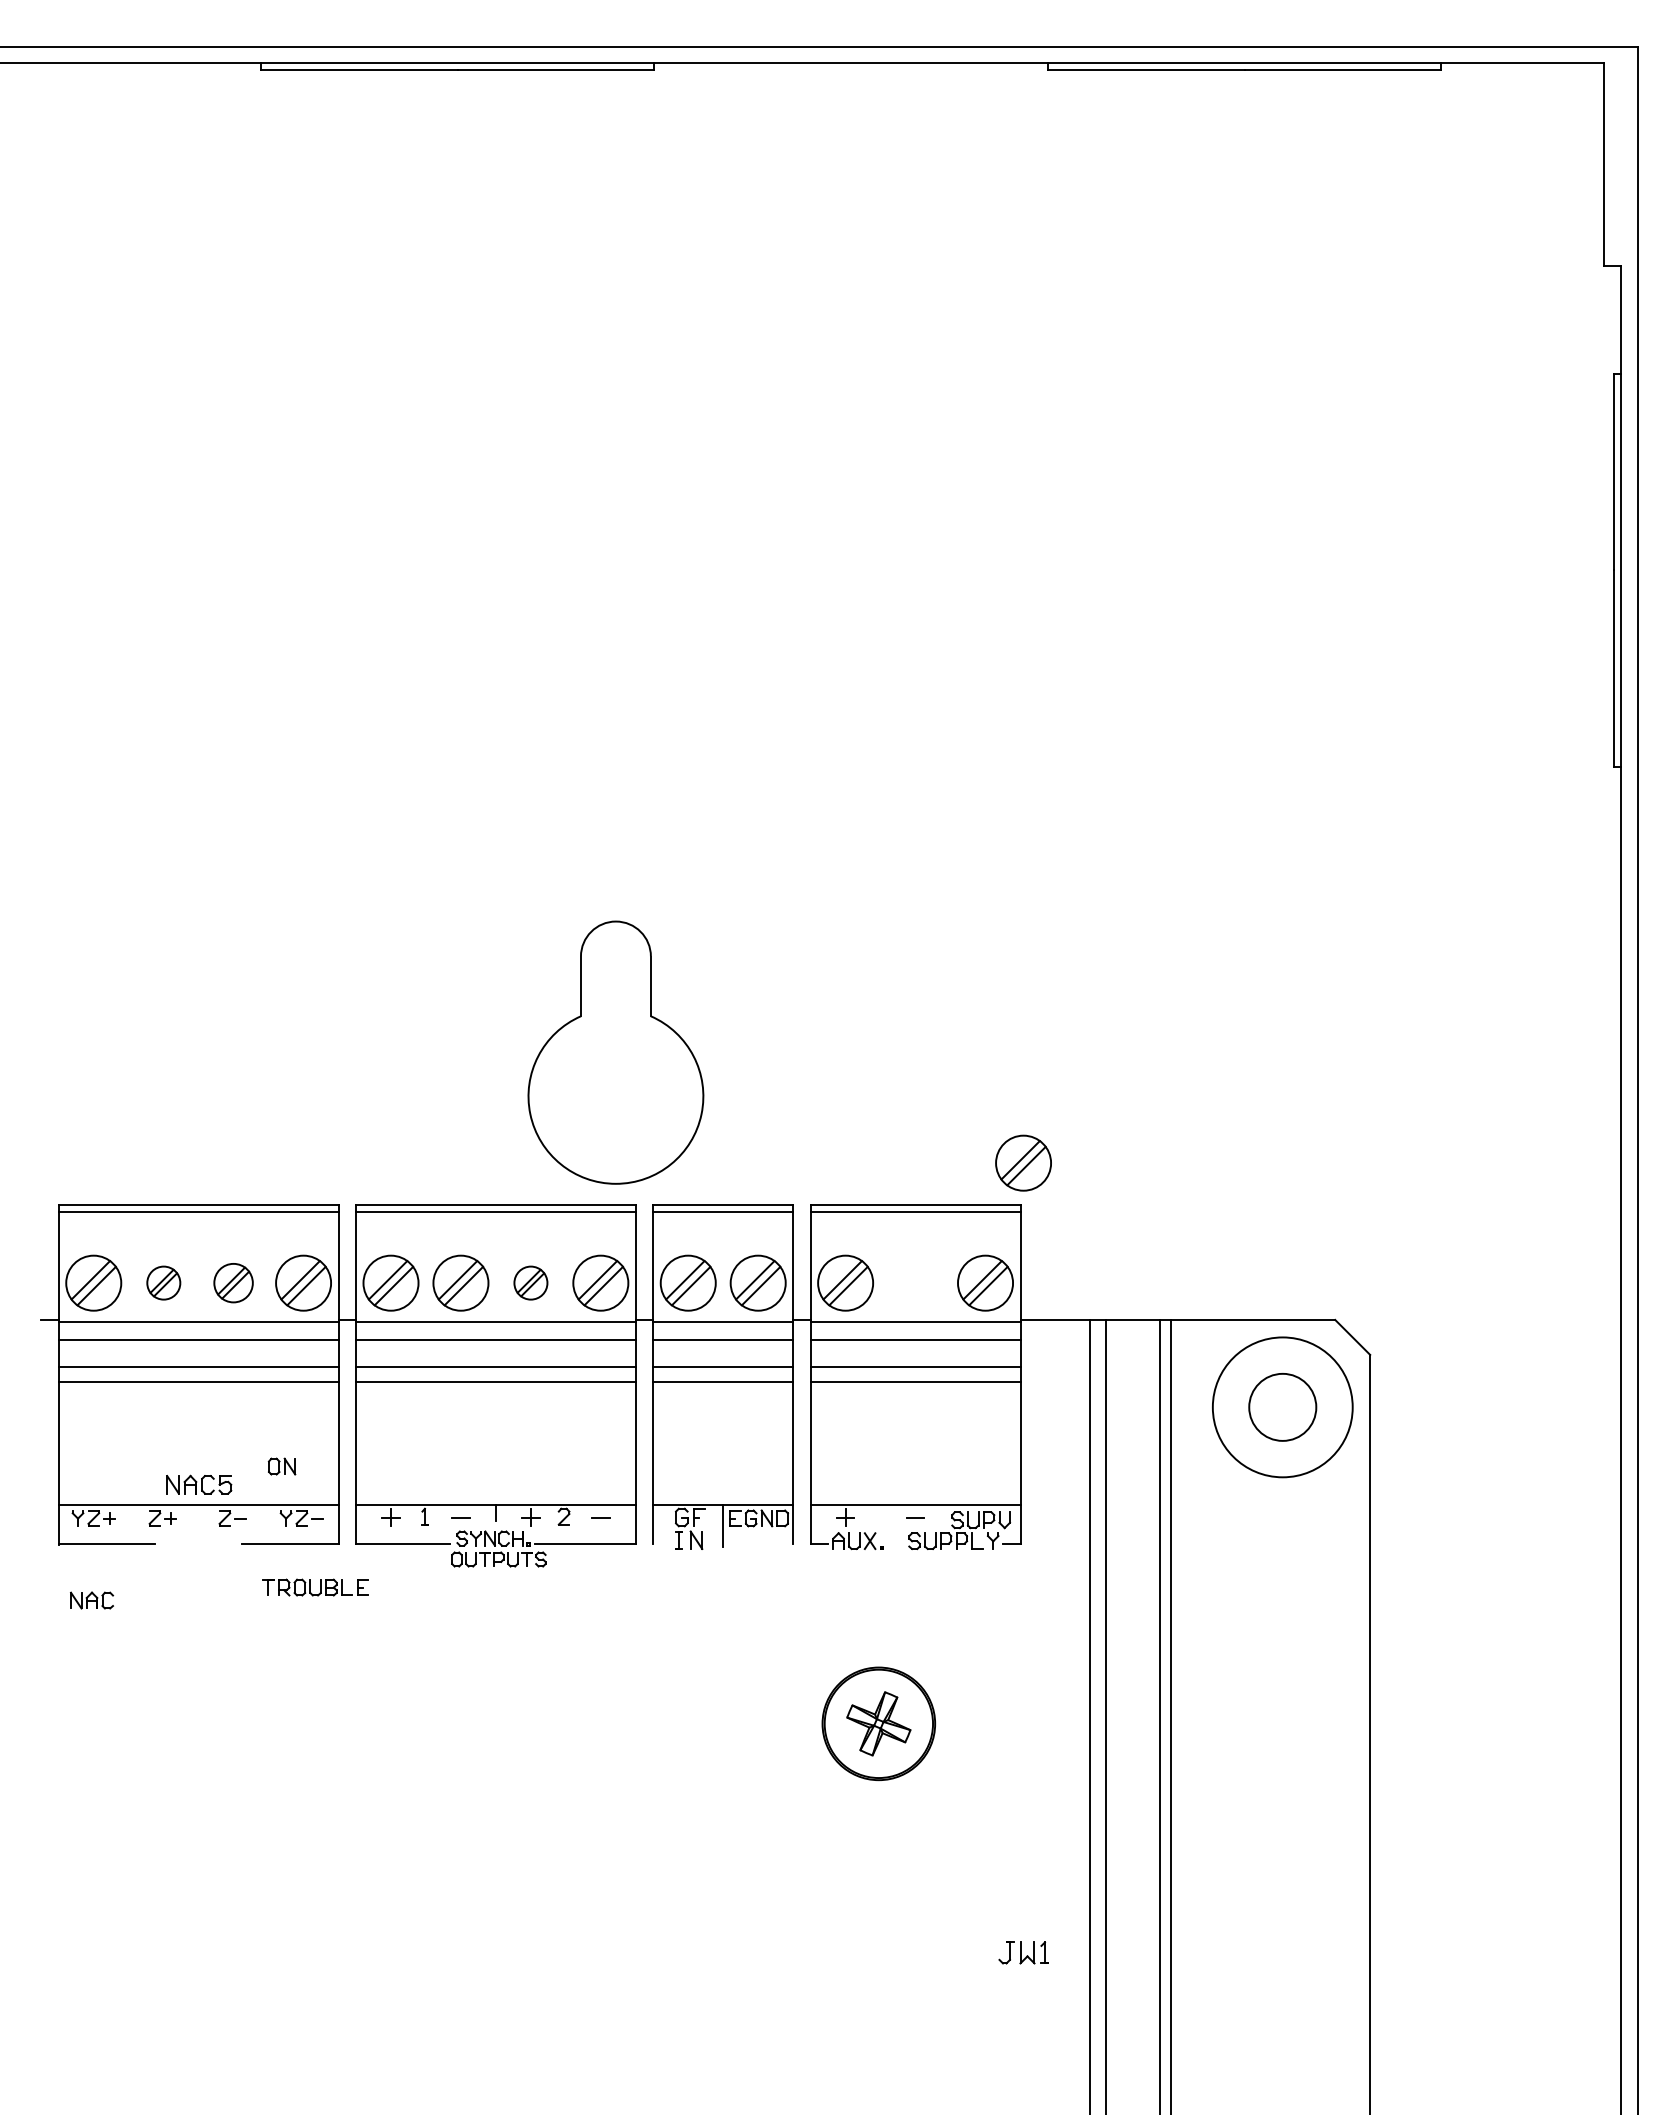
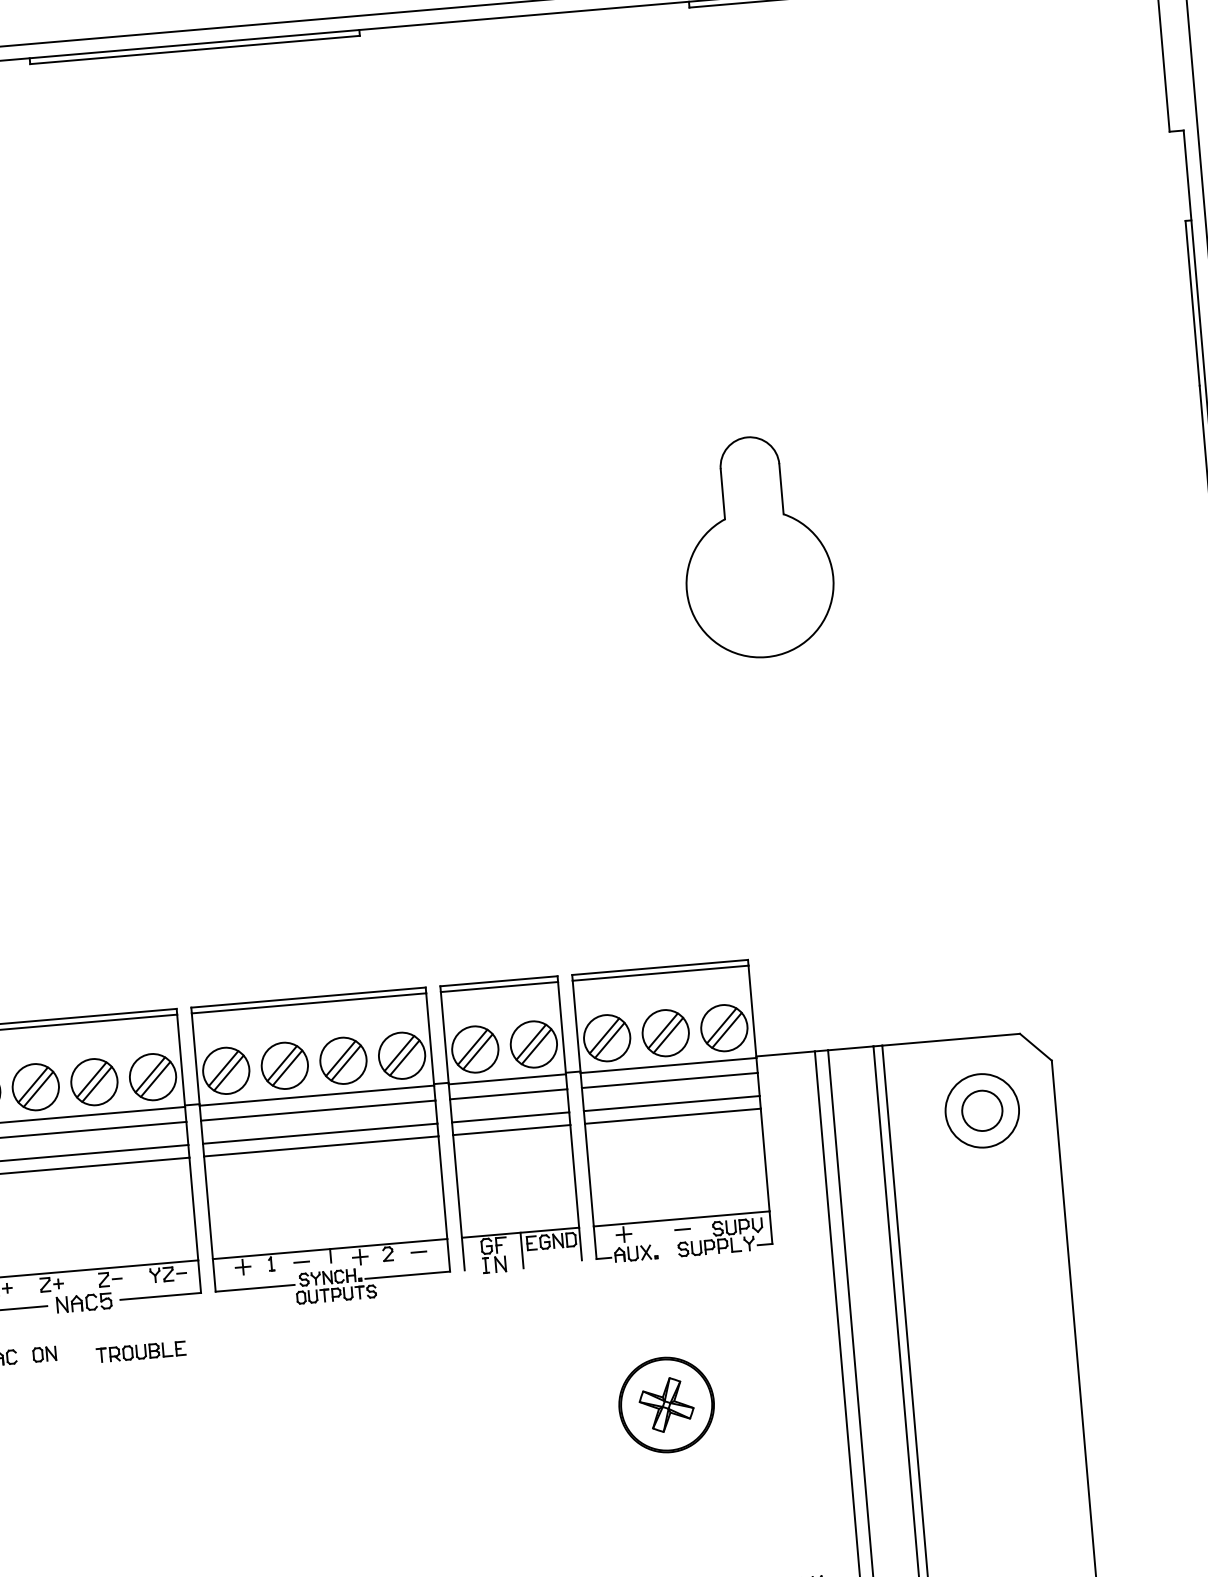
part: (615, 1052) -> (756, 547), moved
part: (1023, 1162) -> (665, 1032), moved
part: (163, 1282) -> (35, 1086), size x1.67
part: (233, 1282) -> (94, 1081), size x1.43
part: (530, 1282) -> (343, 1060), size x1.67
circle: (1282, 1407) -> (982, 1110), size x0.62
circle: (1282, 1407) -> (982, 1110), size x0.71
part: (281, 1466) -> (44, 1354), moved
part: (199, 1484) -> (84, 1302), moved
part: (315, 1587) -> (141, 1351), moved

